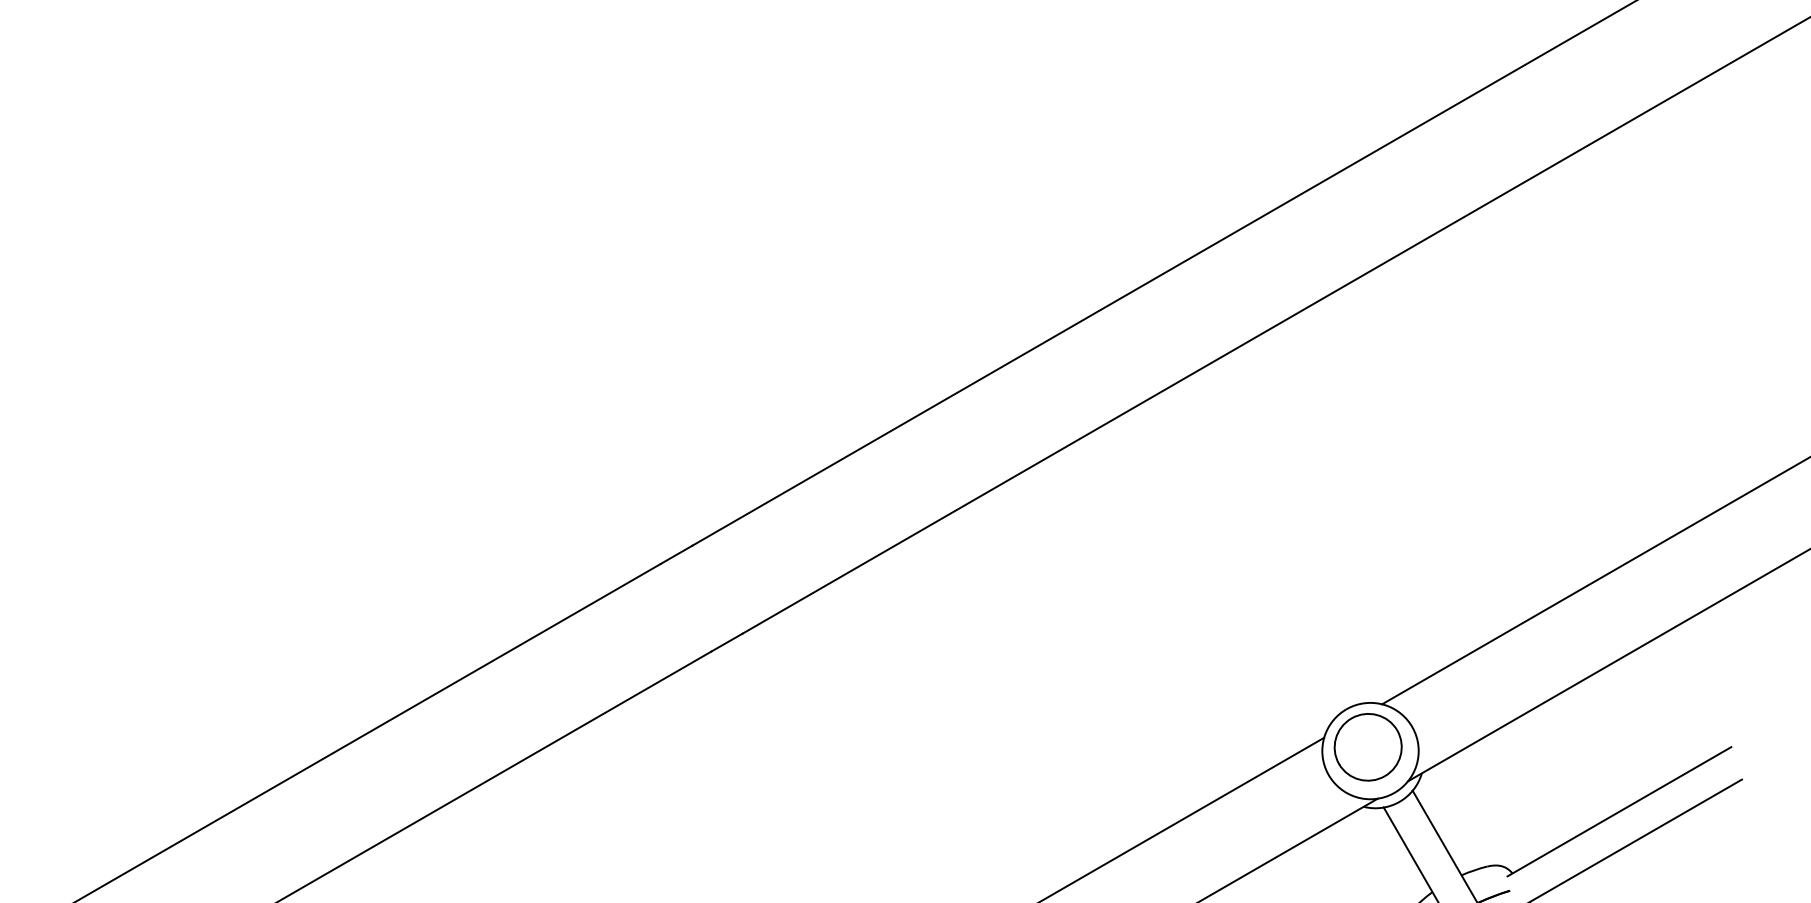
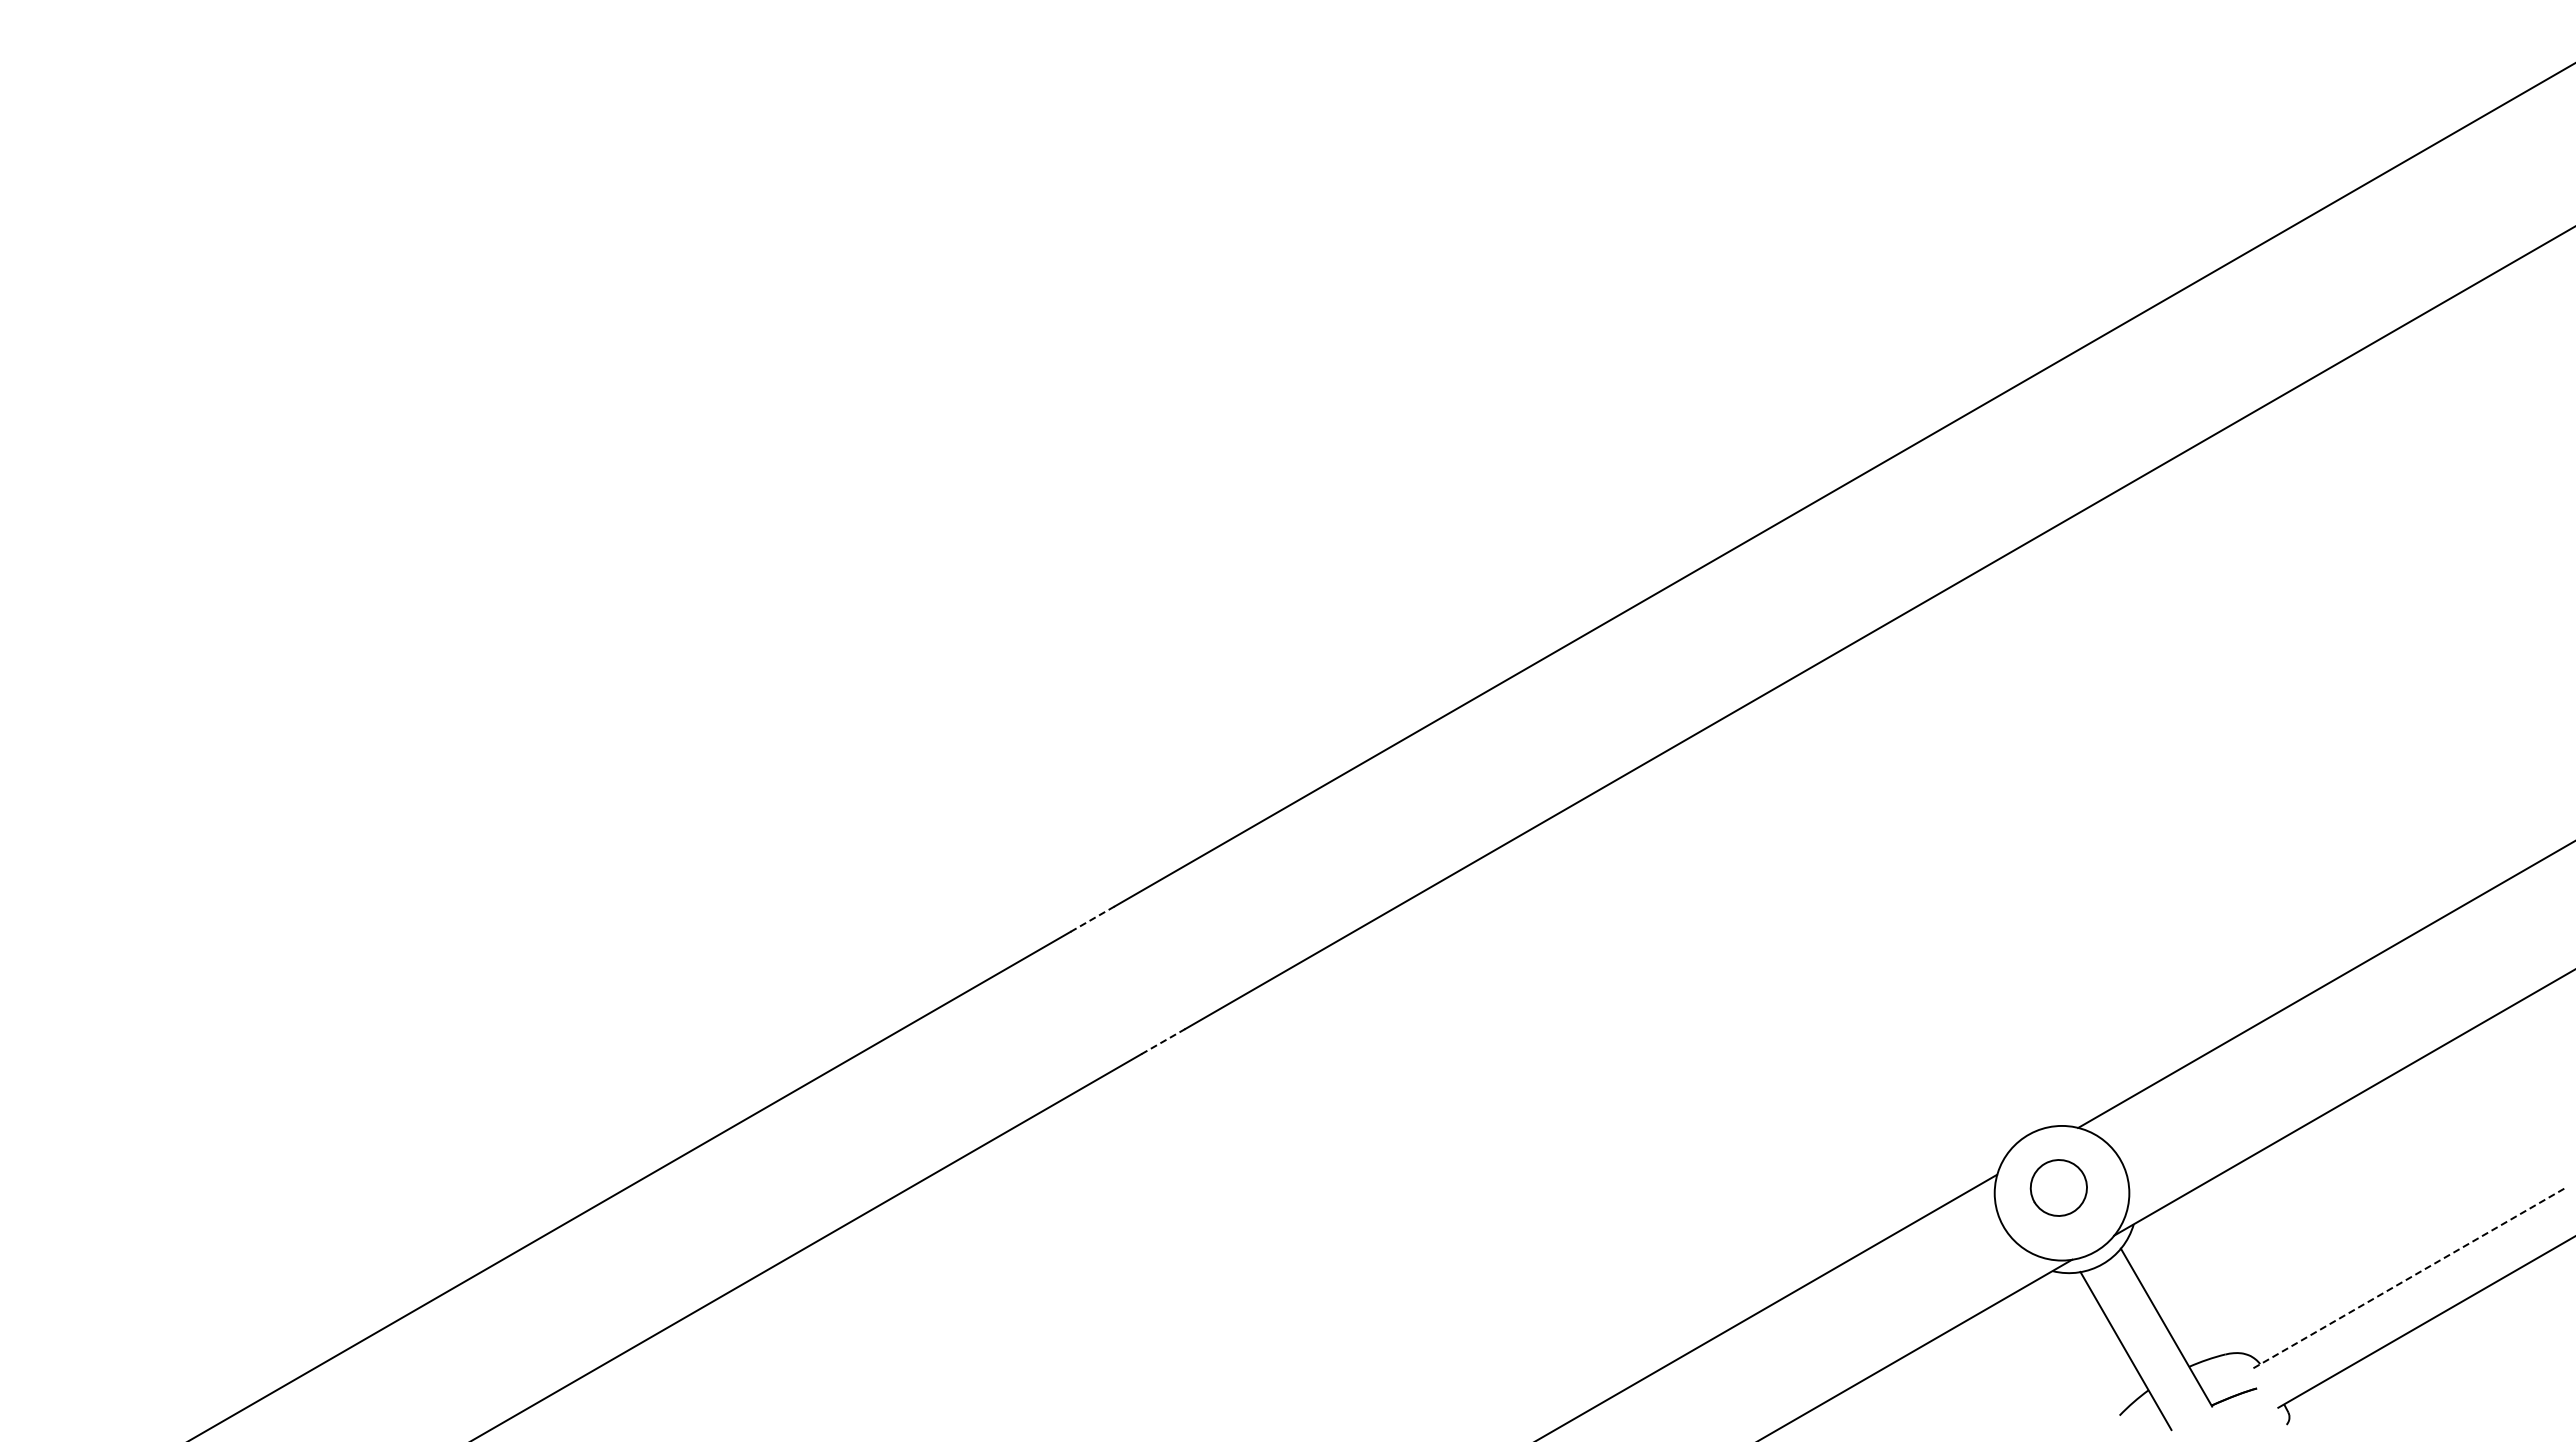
line: (676, 555) -> (1092, 919), solid -> dashed
line: (727, 642) -> (1163, 1041), solid -> dashed
part: (1367, 746) -> (2058, 1187), size x0.6
line: (1619, 811) -> (2410, 1277), solid -> dashed

